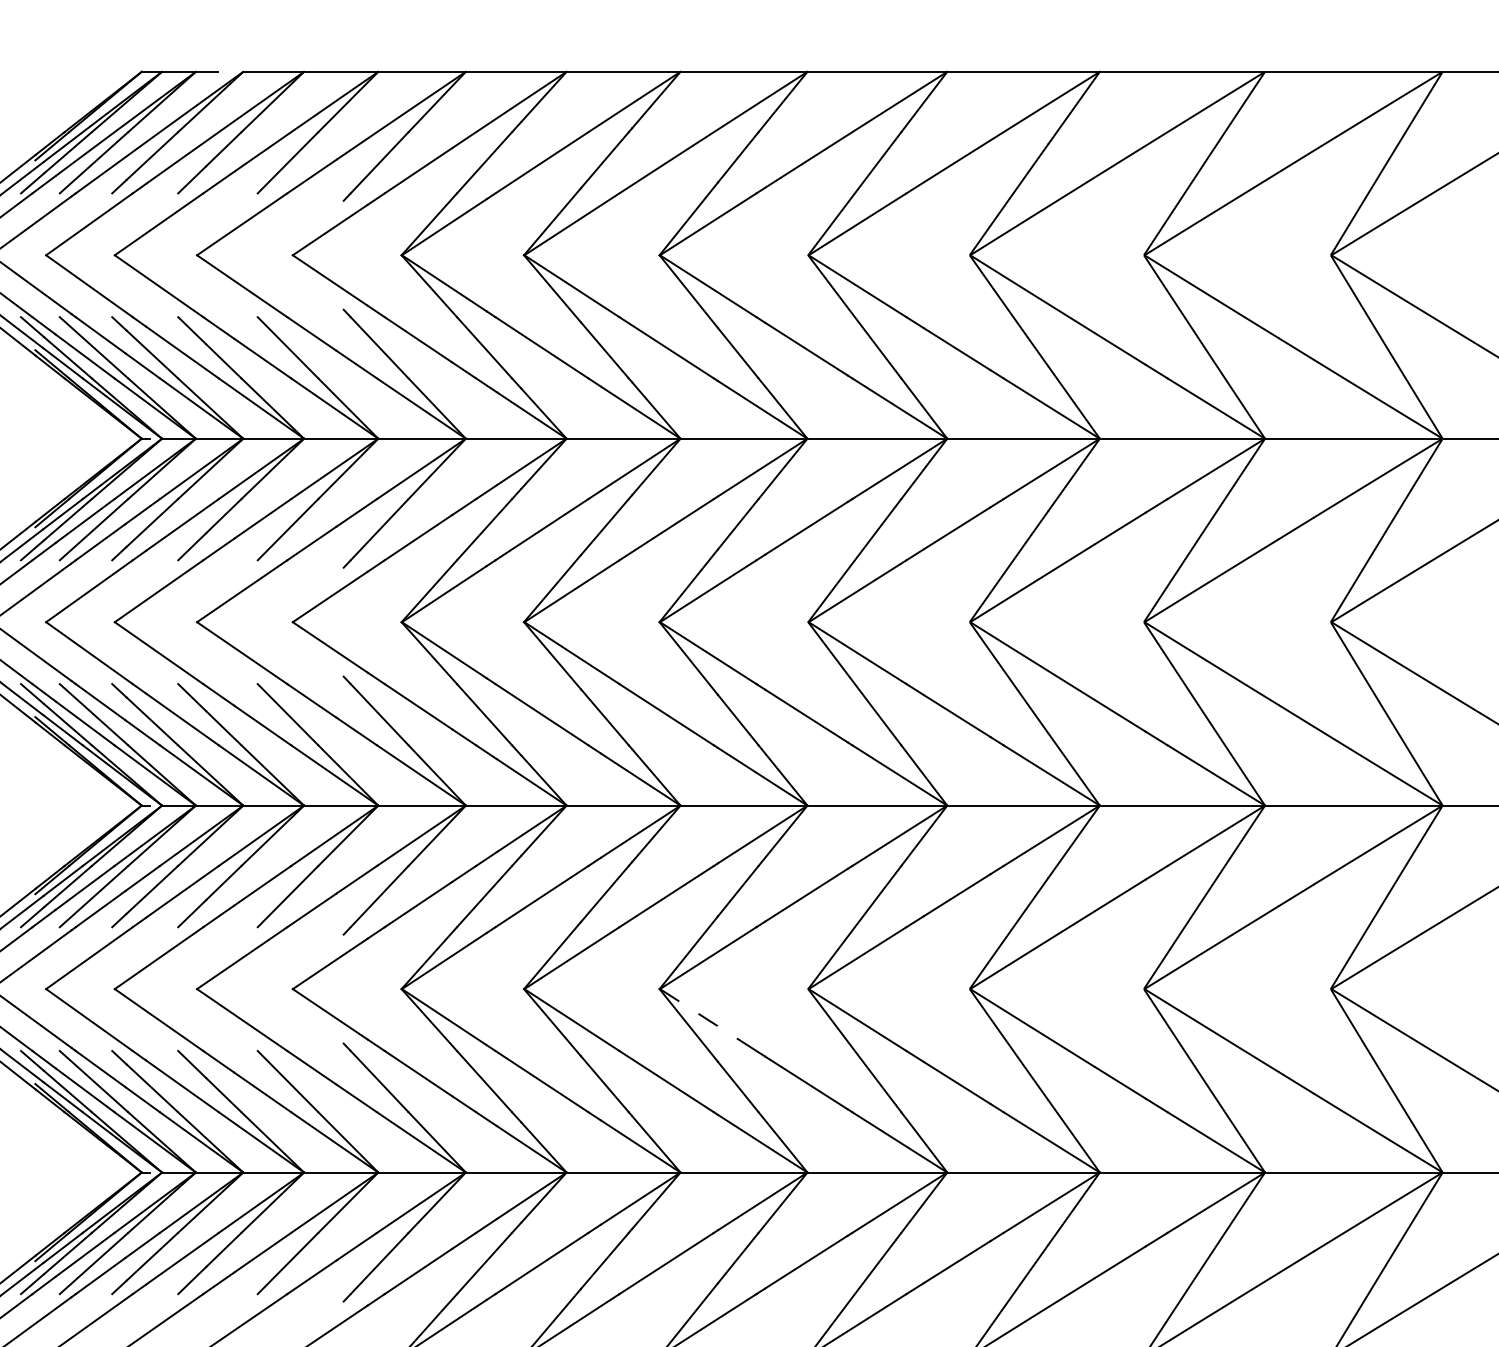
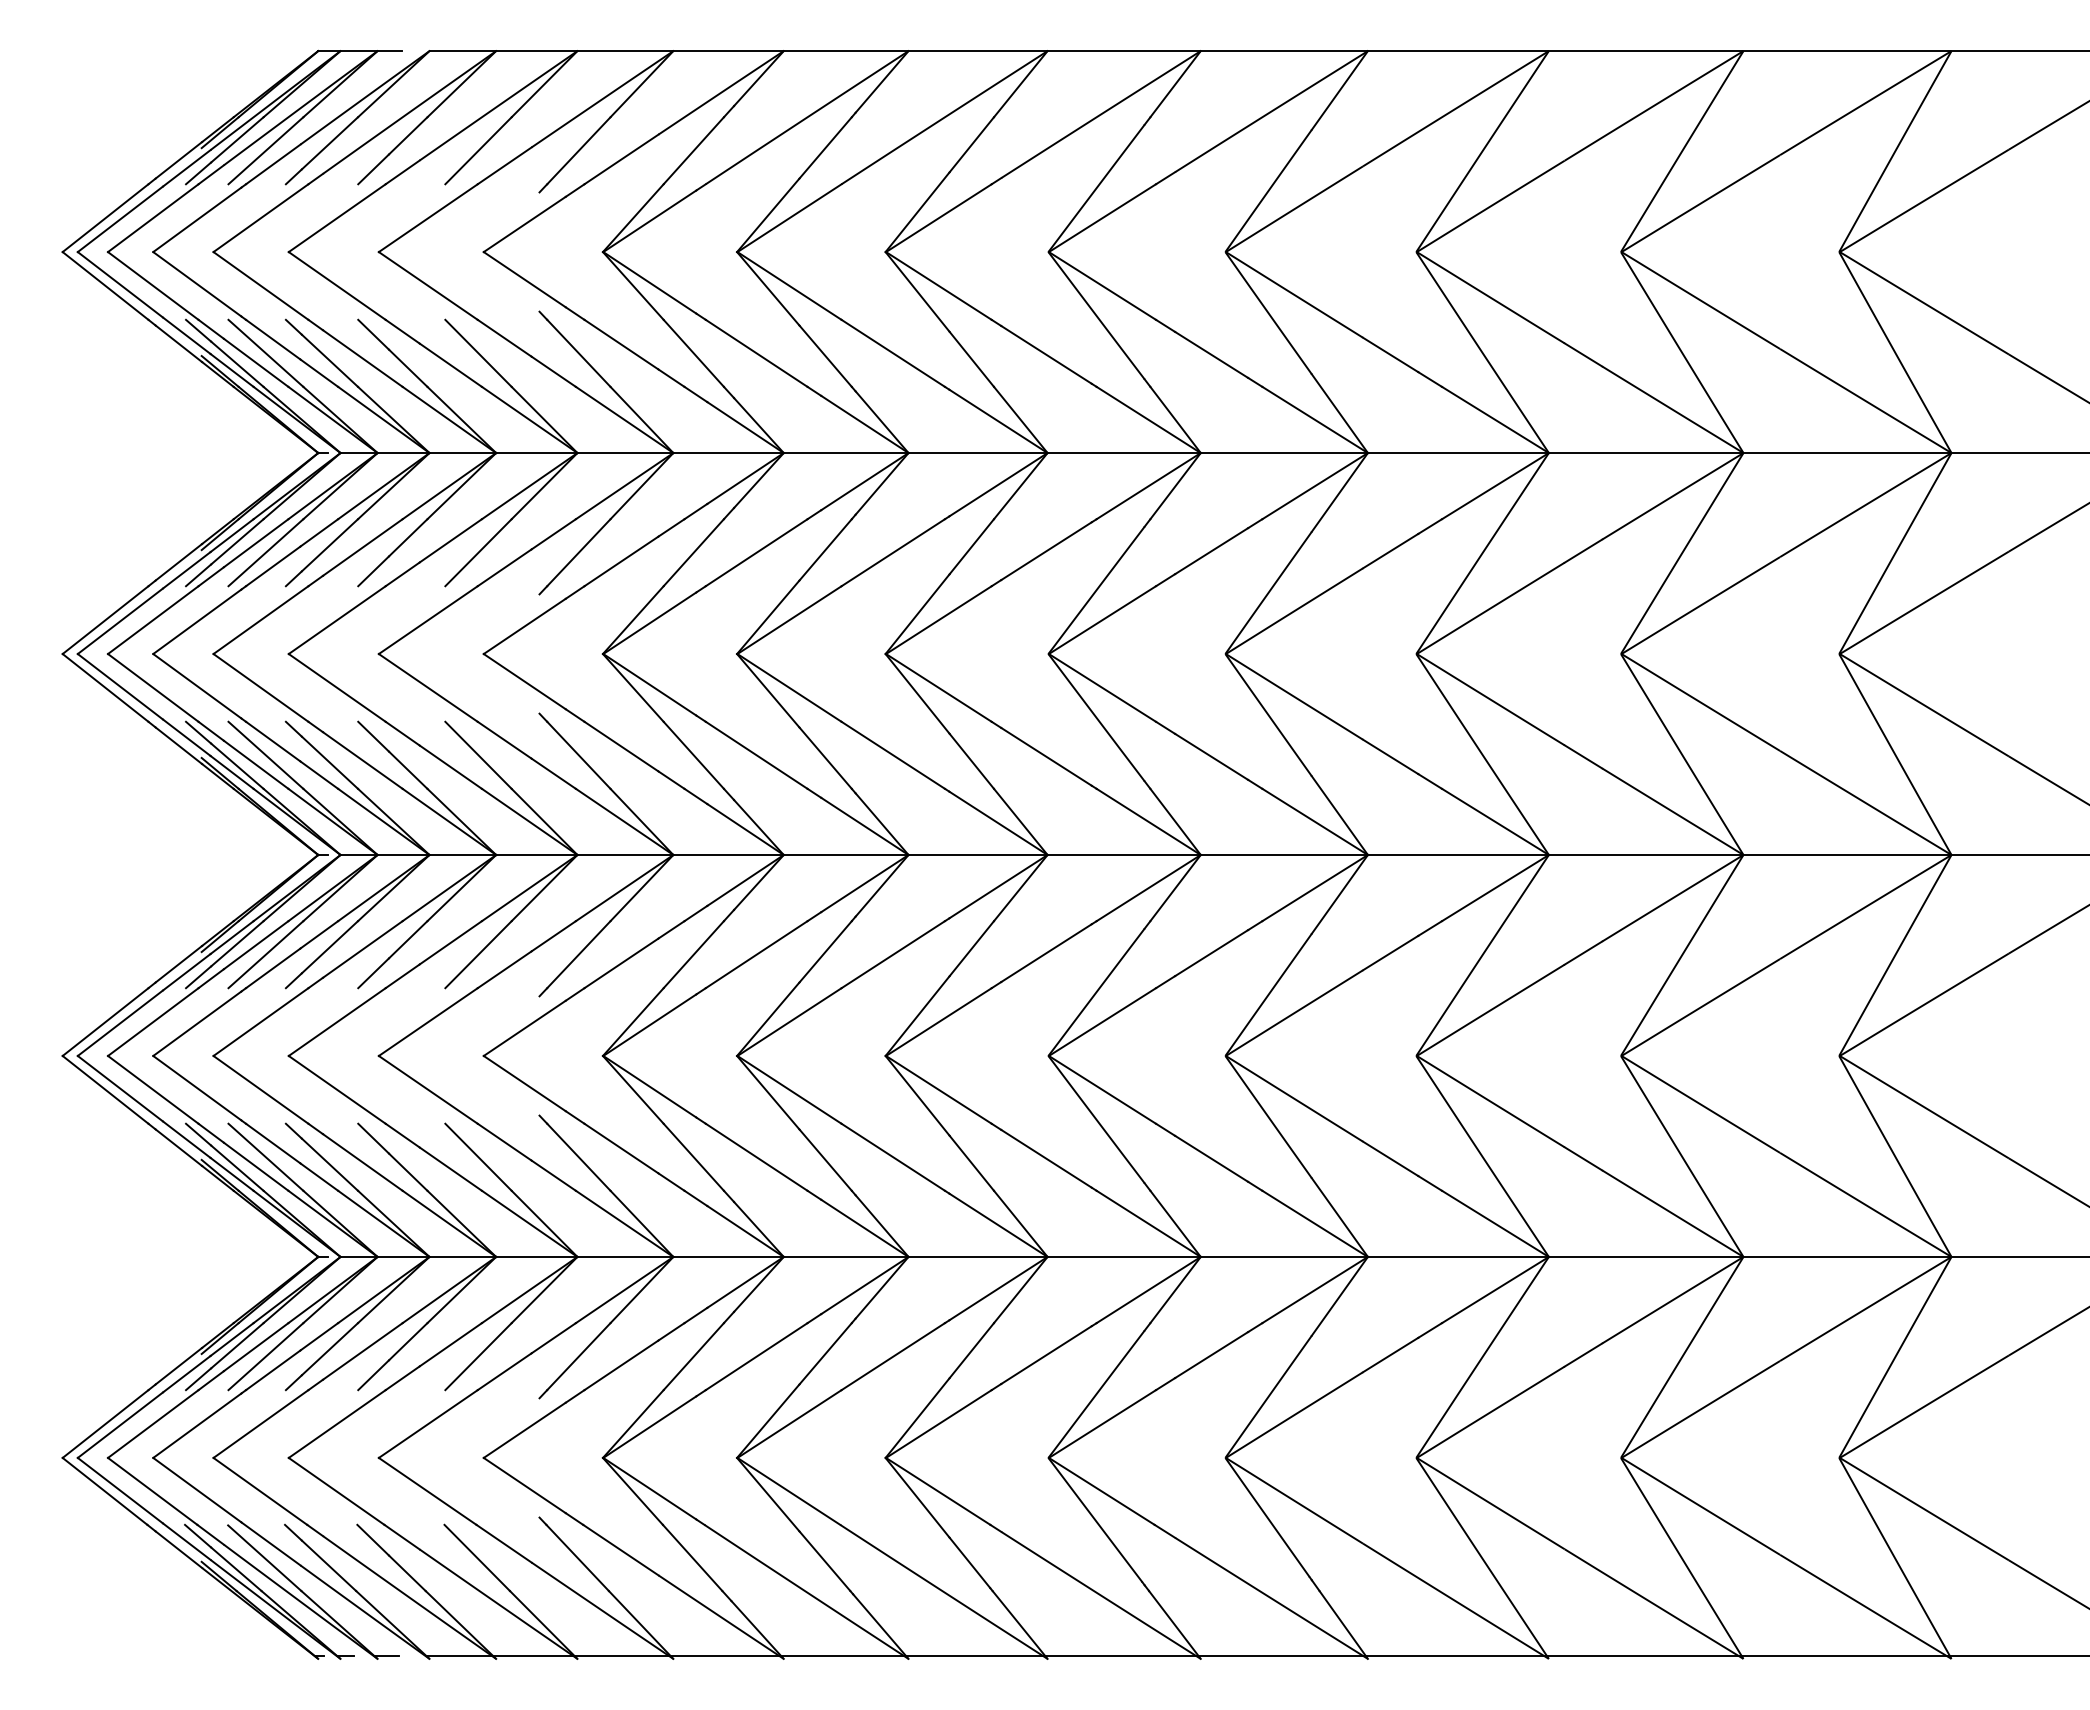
line: (707, 1019) -> (938, 1089), dashed -> solid

